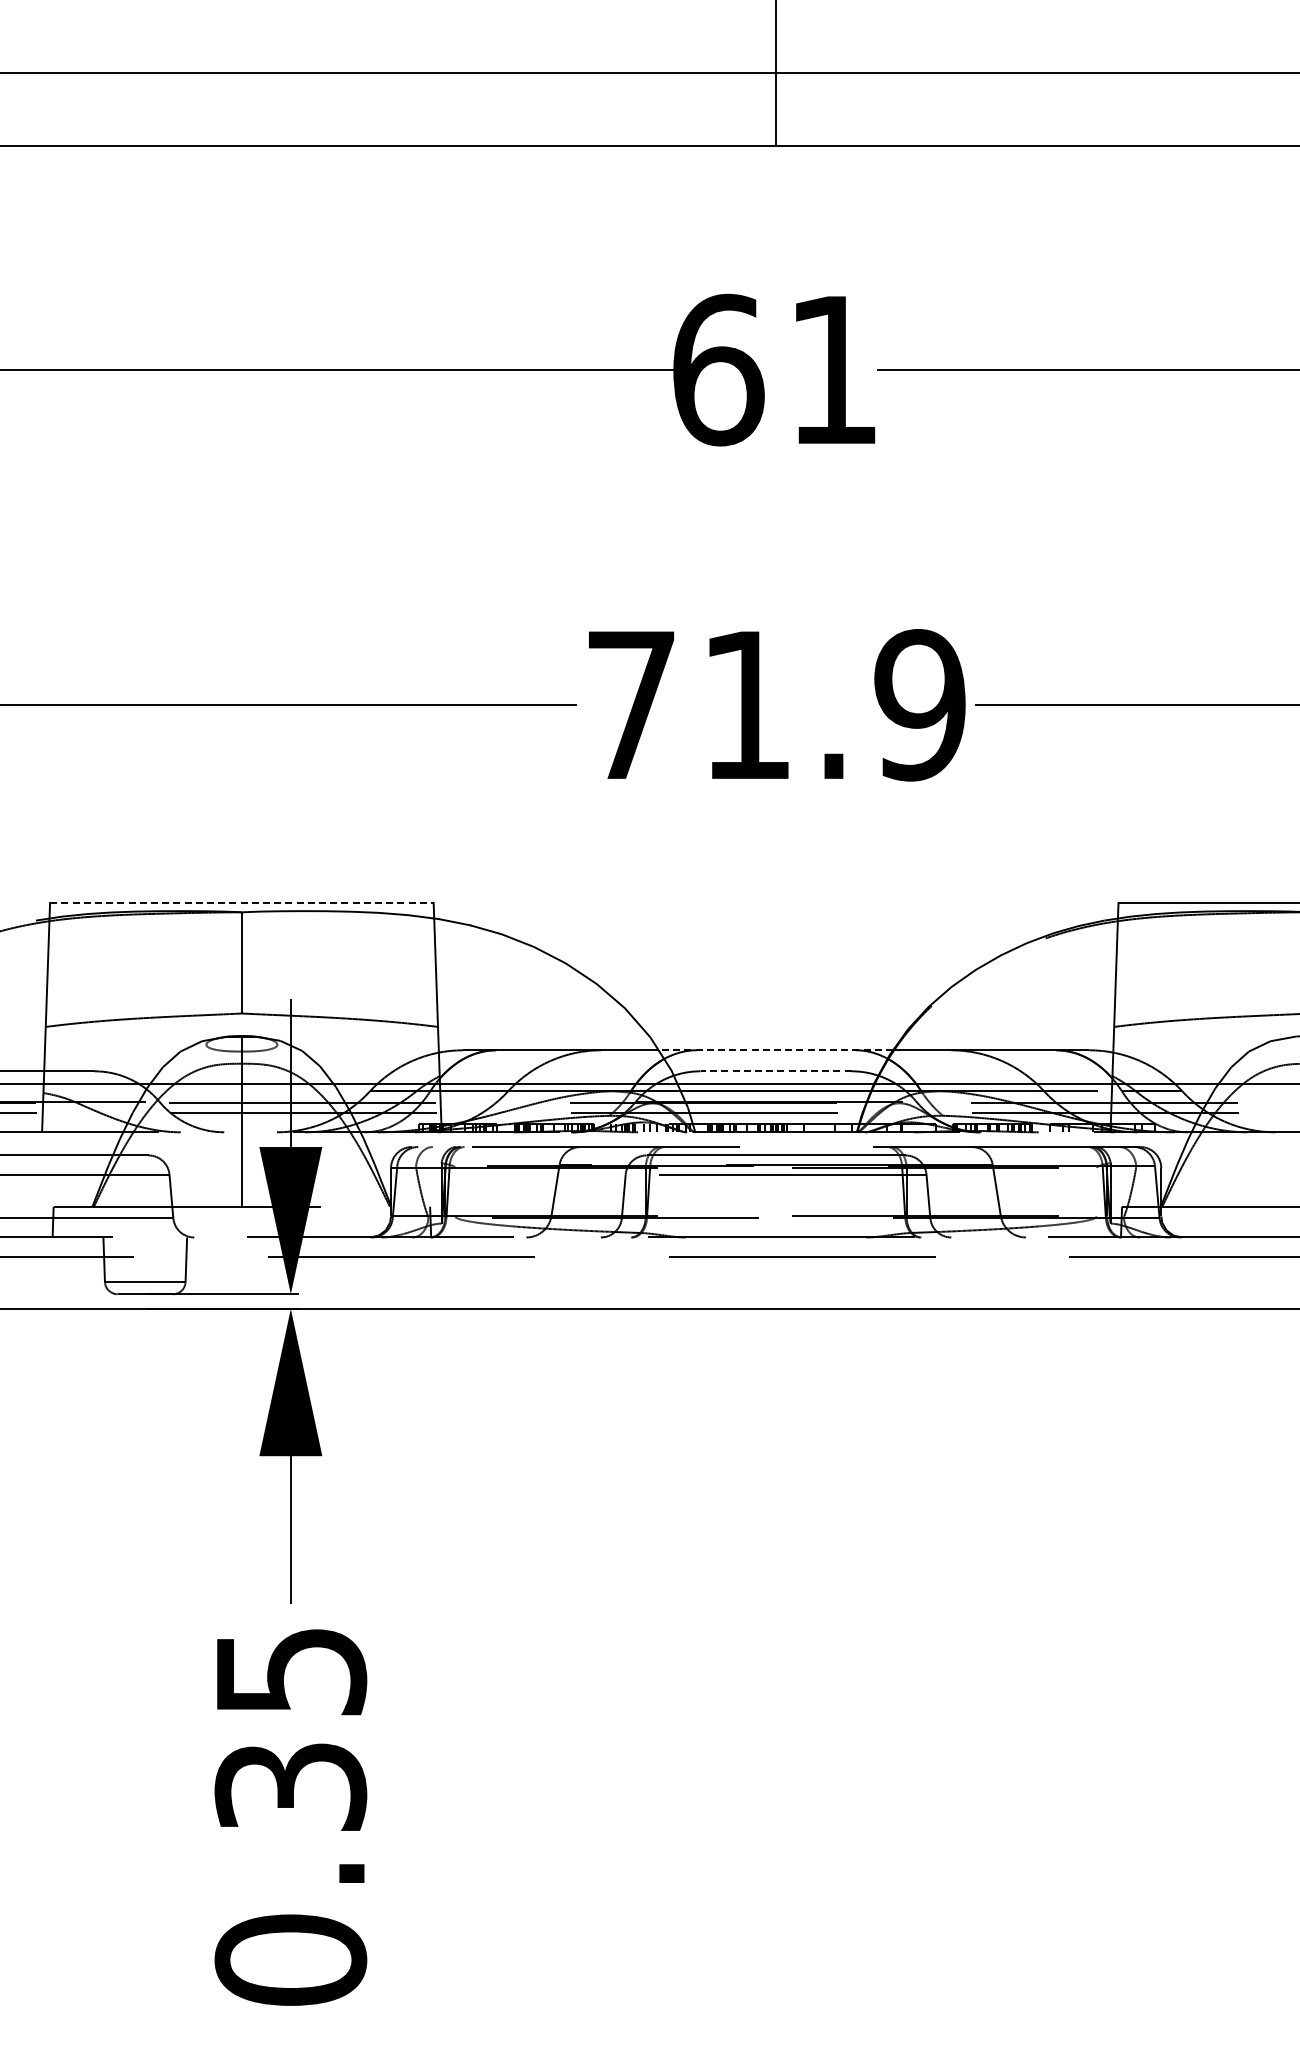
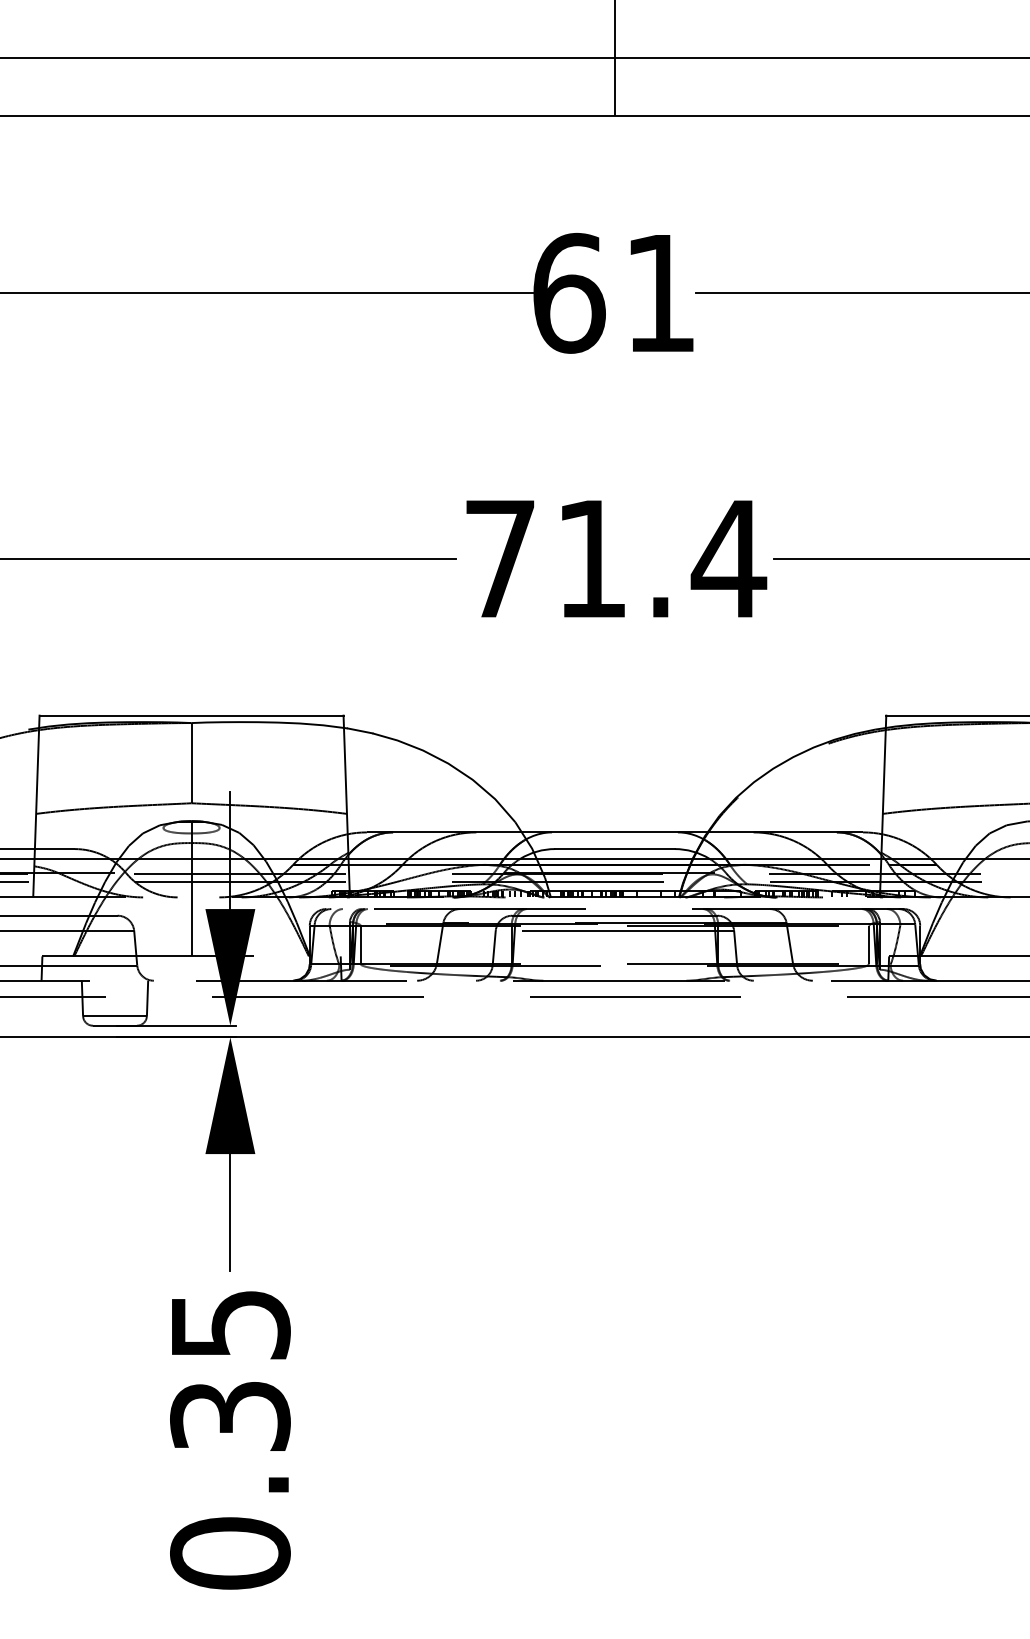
text: (919, 705) -> (728, 559), 71.9 -> 71.4
line: (241, 902) -> (191, 715), dashed -> solid
line: (775, 1050) -> (614, 832), dashed -> solid
line: (776, 1071) -> (615, 849), dashed -> solid
line: (1096, 1191) -> (868, 944), added
line: (455, 1192) -> (360, 945), added

